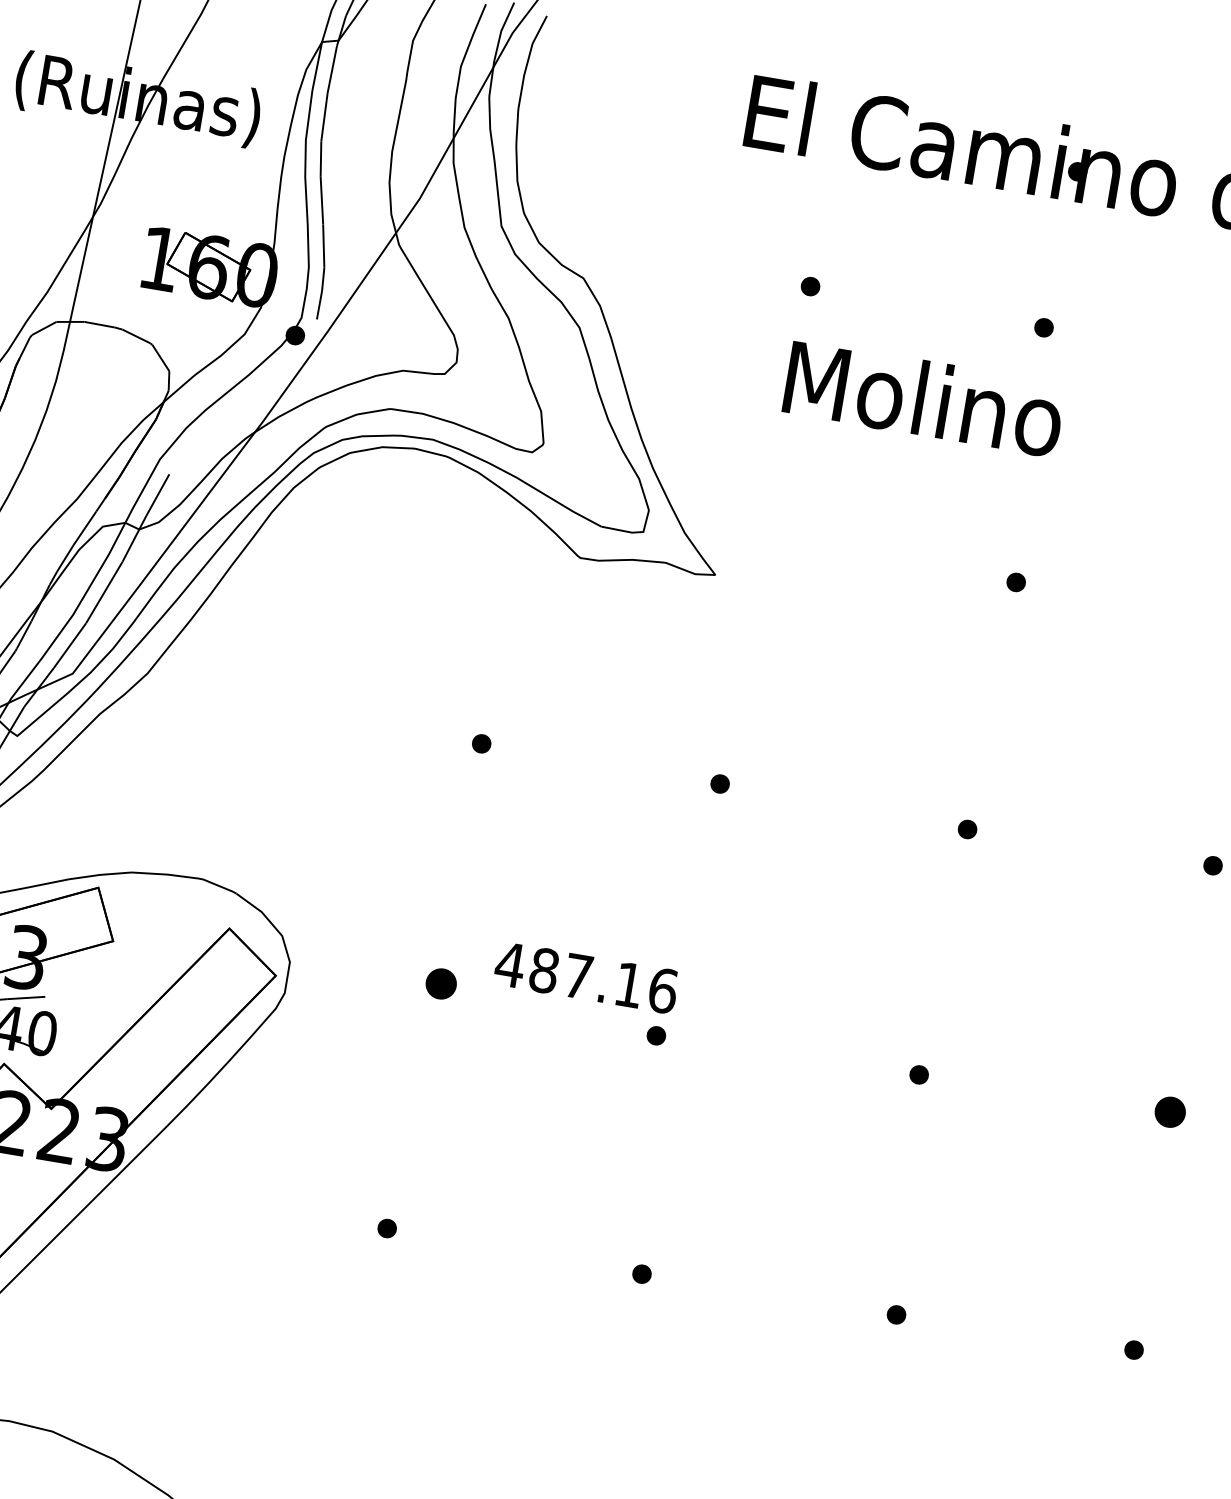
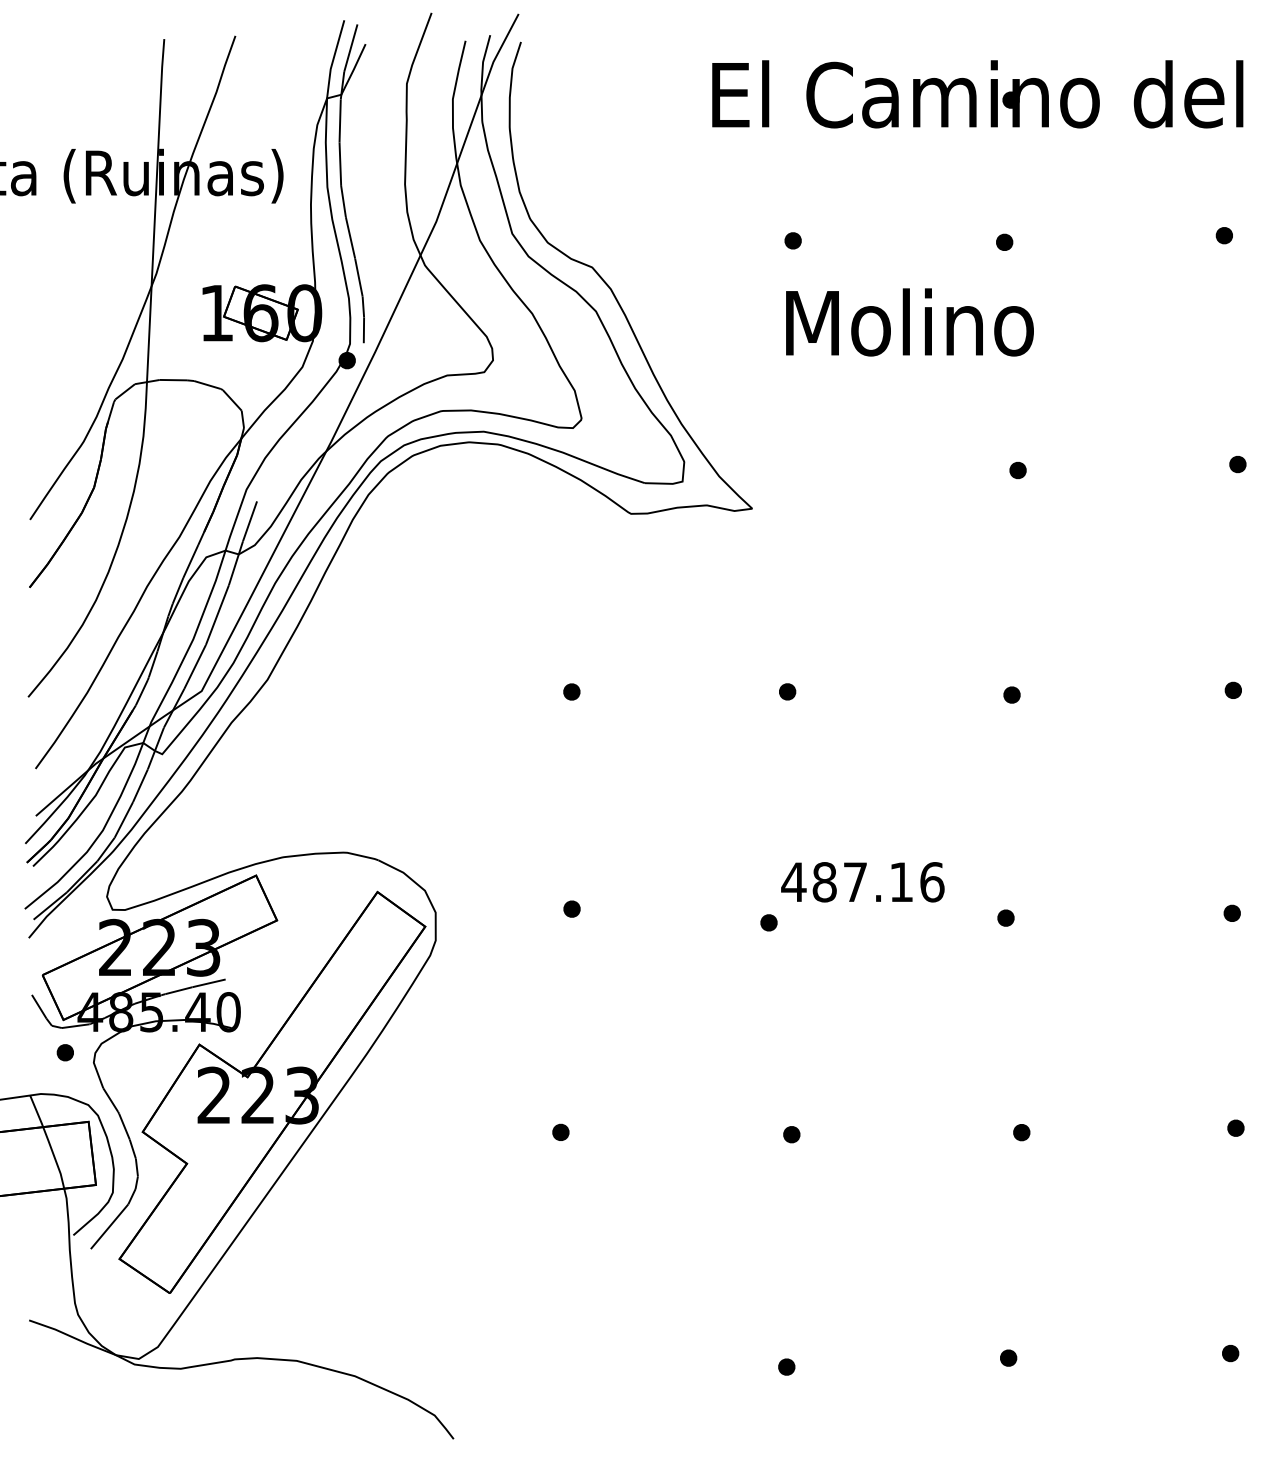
text: (586, 978) -> (862, 882), moved
part: (440, 983) -> (571, 908), size x0.62
part: (1169, 1110) -> (1231, 912), size x0.62

